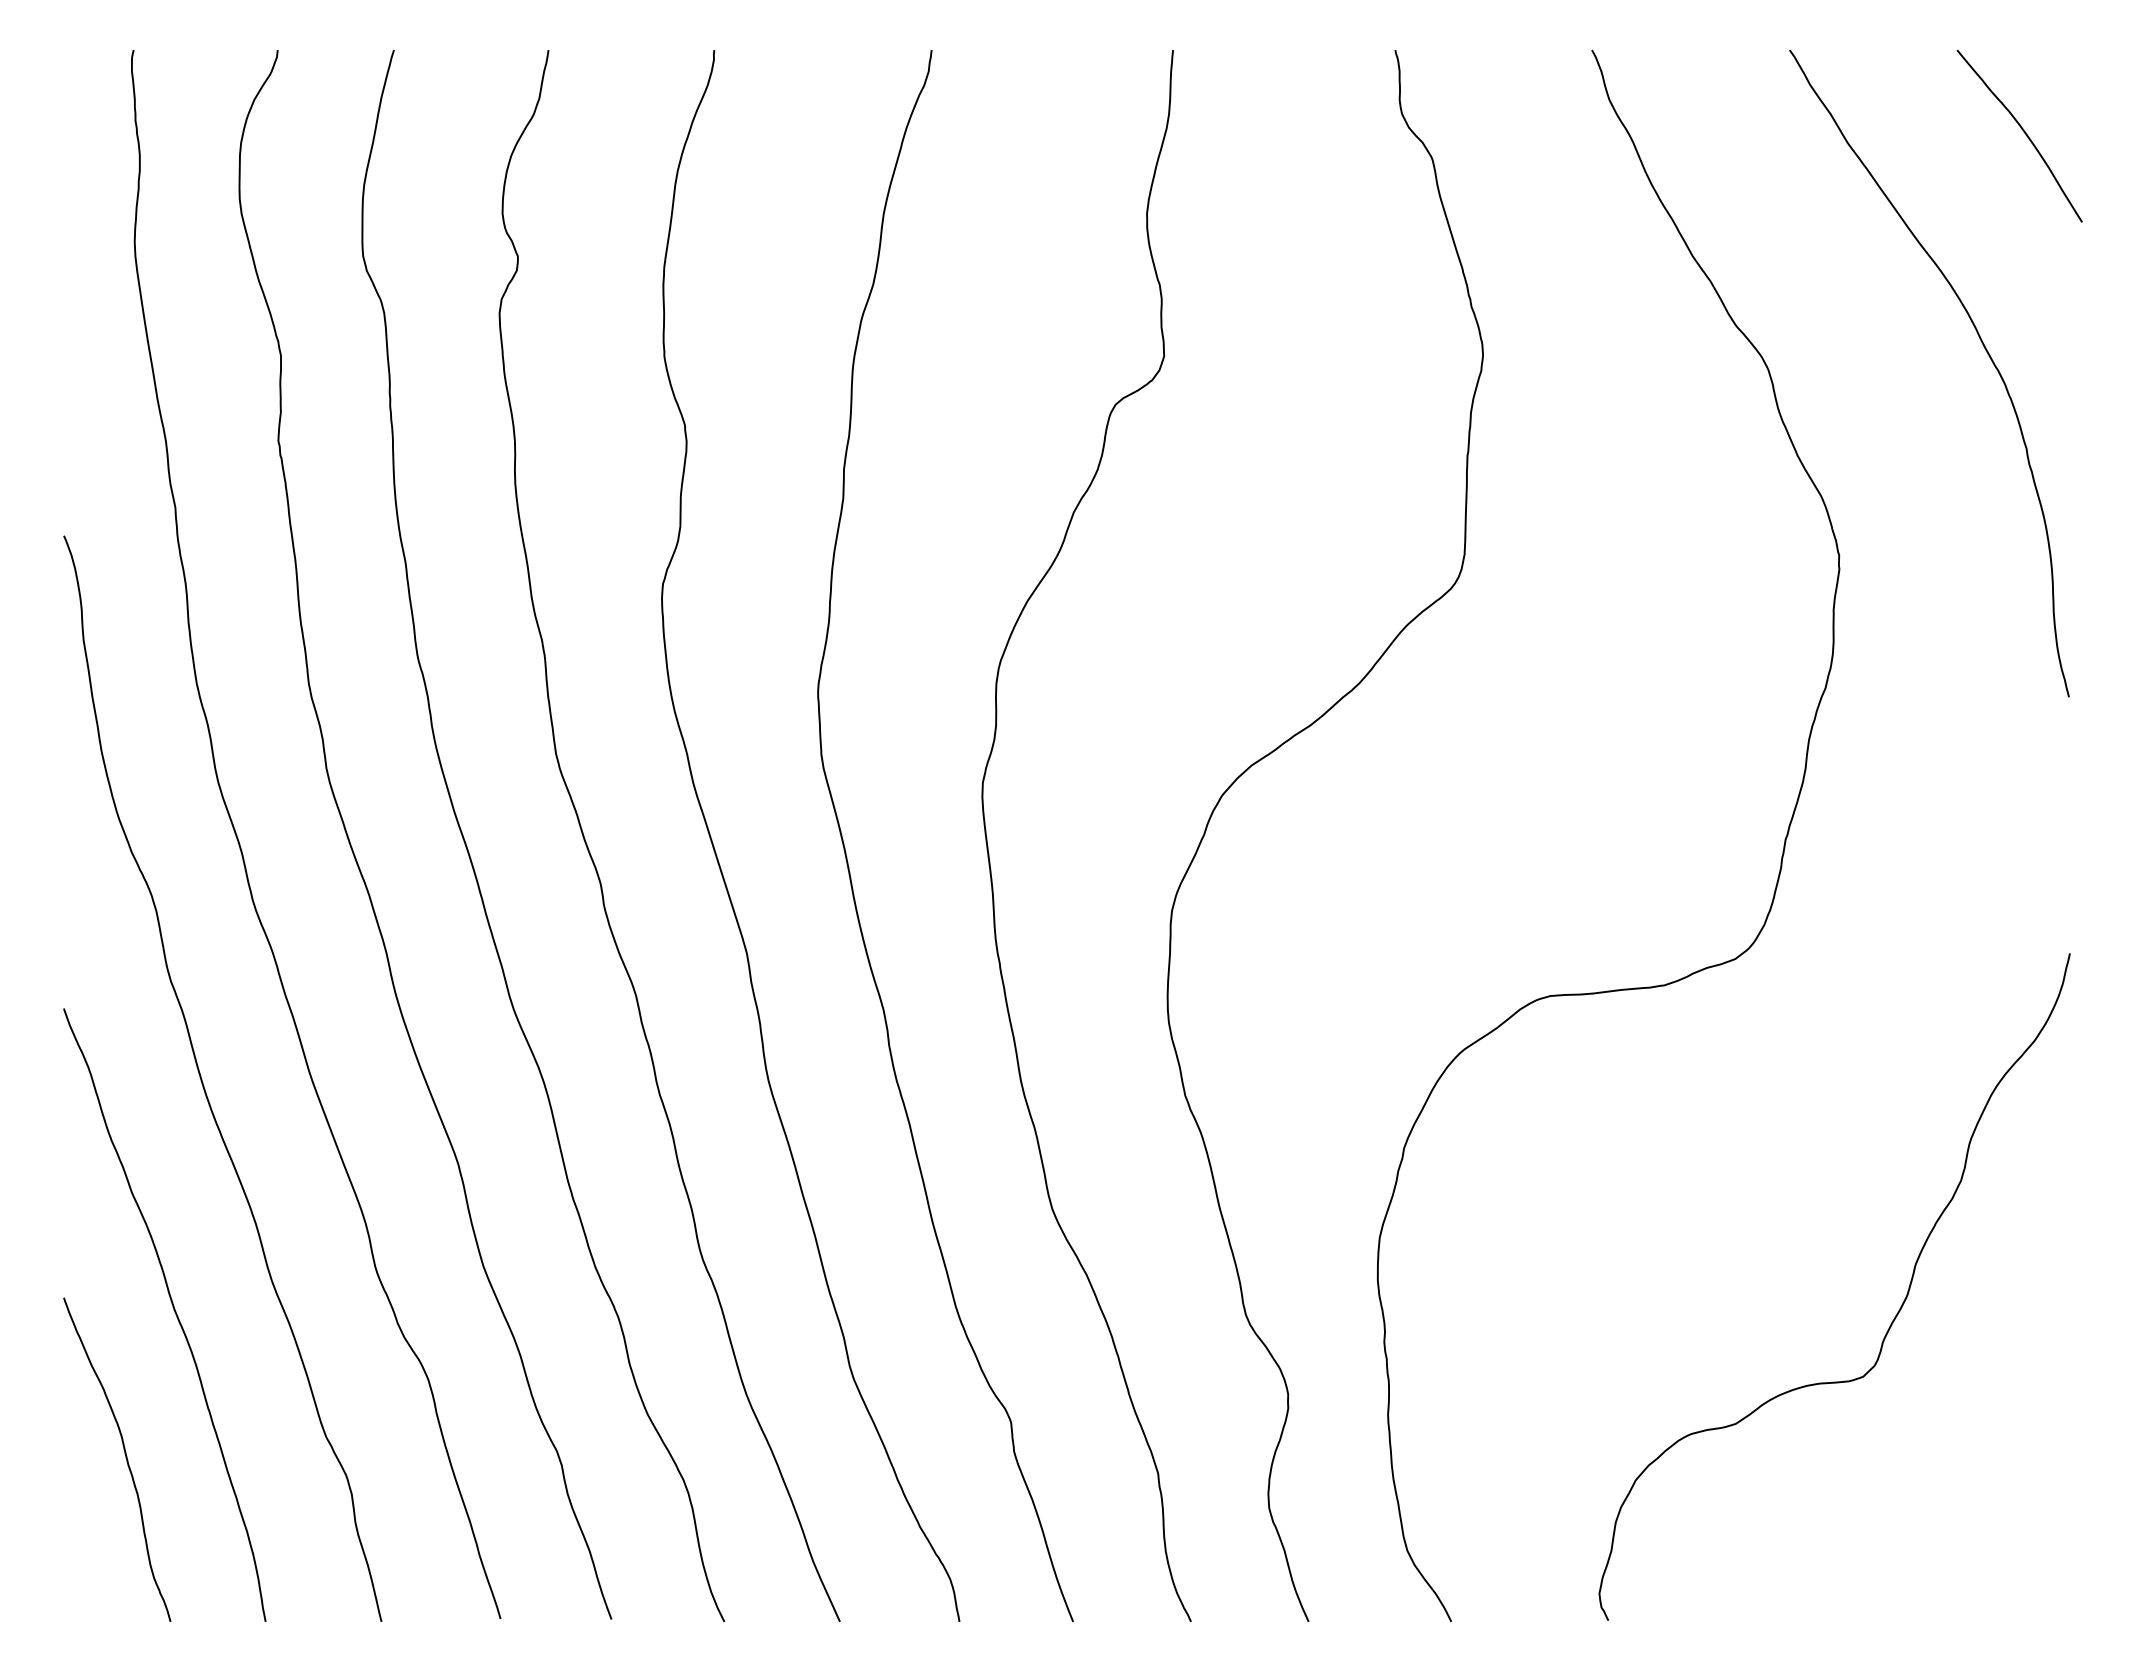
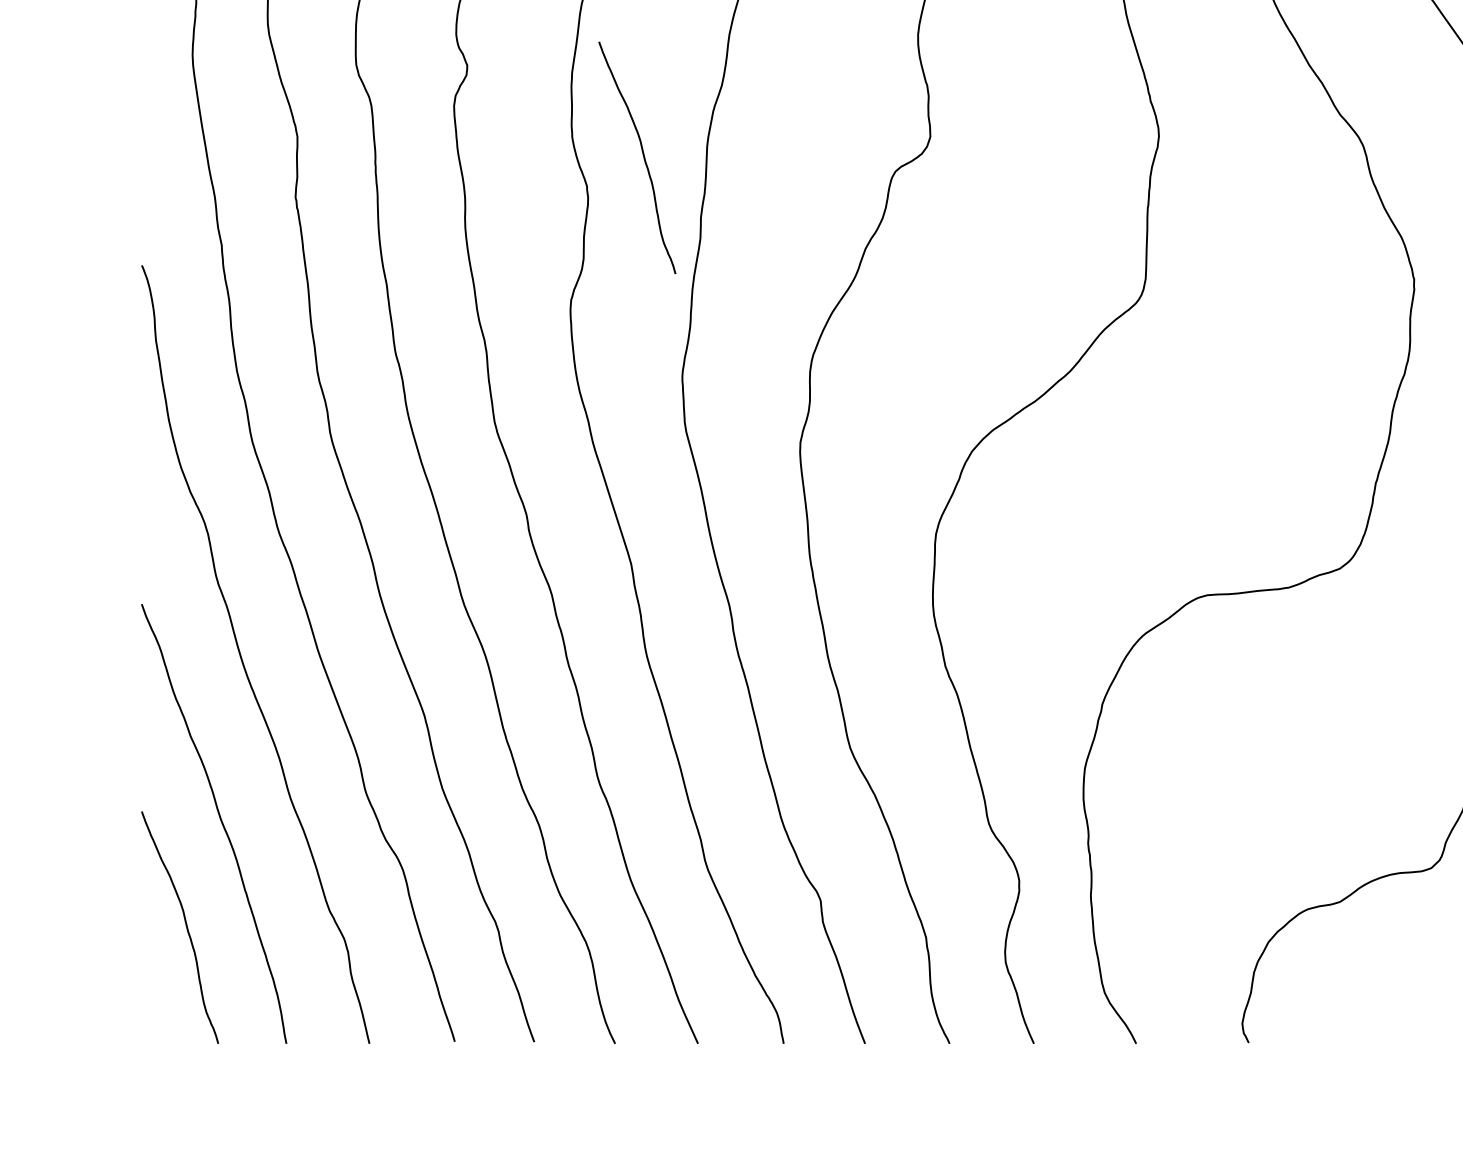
curve: (763, 384) -> (643, 156), added

